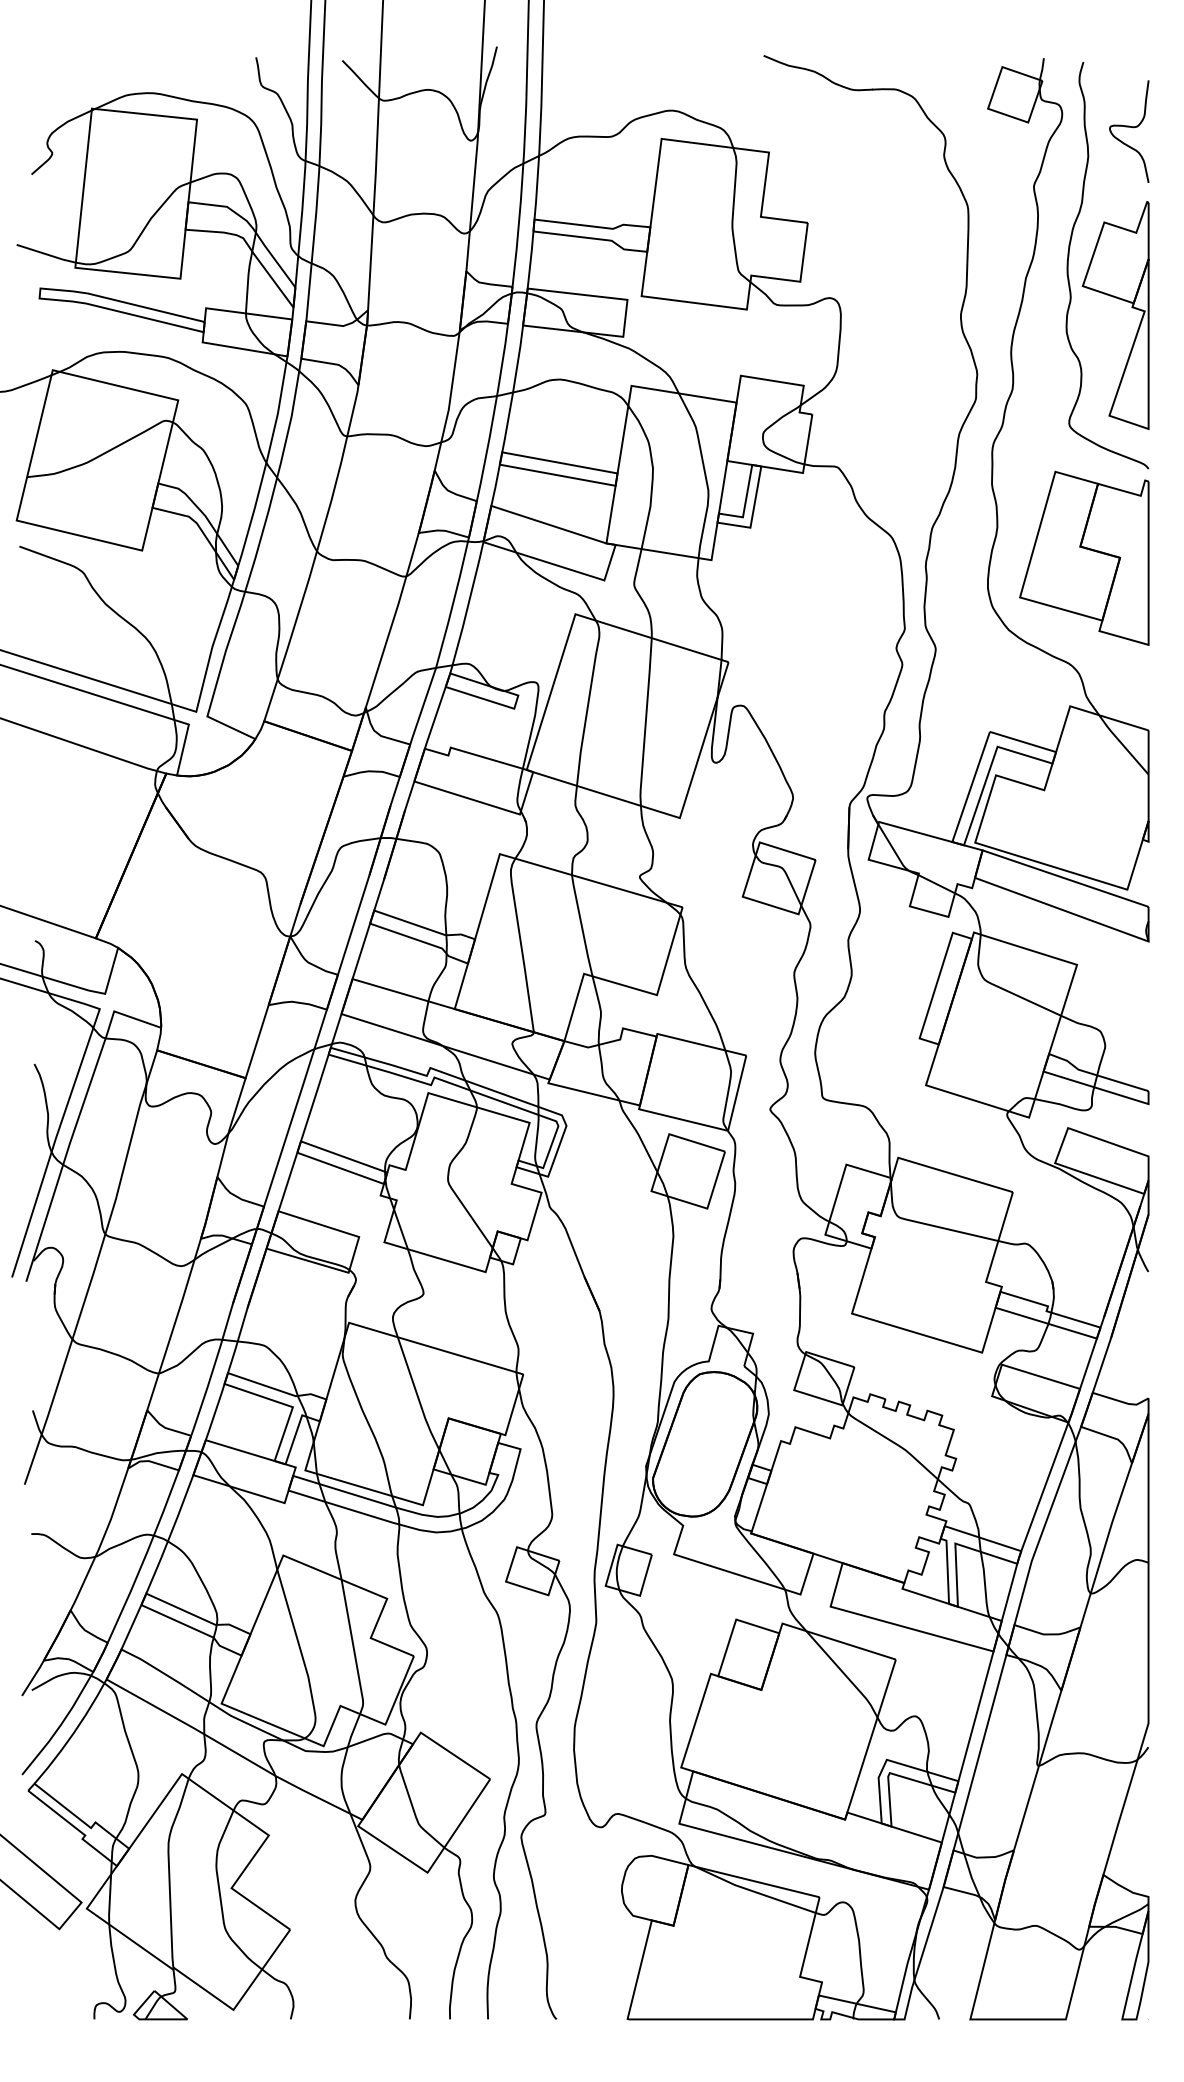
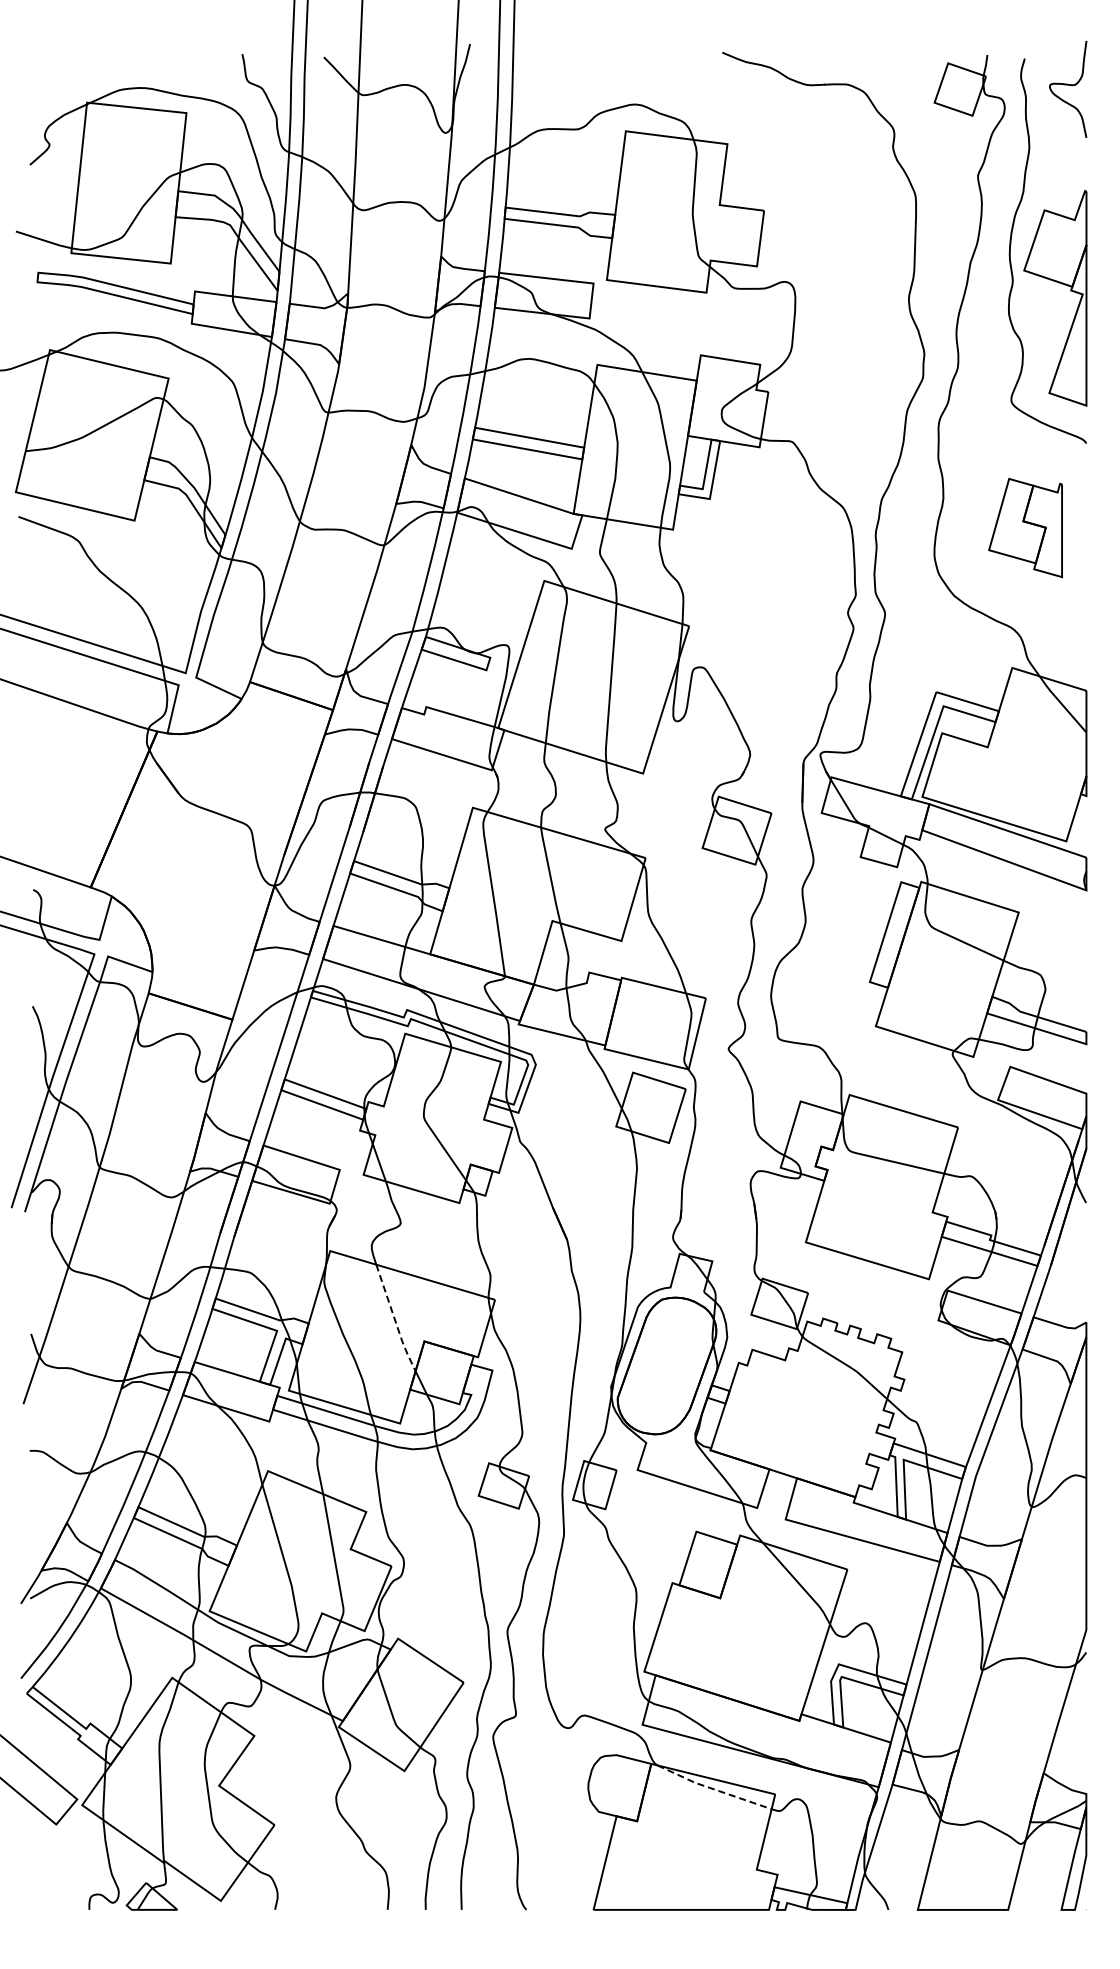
curve: (1129, 127) -> (1068, 85), moved
part: (1084, 557) -> (1025, 527), size x0.6
line: (418, 1396) -> (395, 1320), solid -> dashed
line: (754, 1892) -> (713, 1789), solid -> dashed

